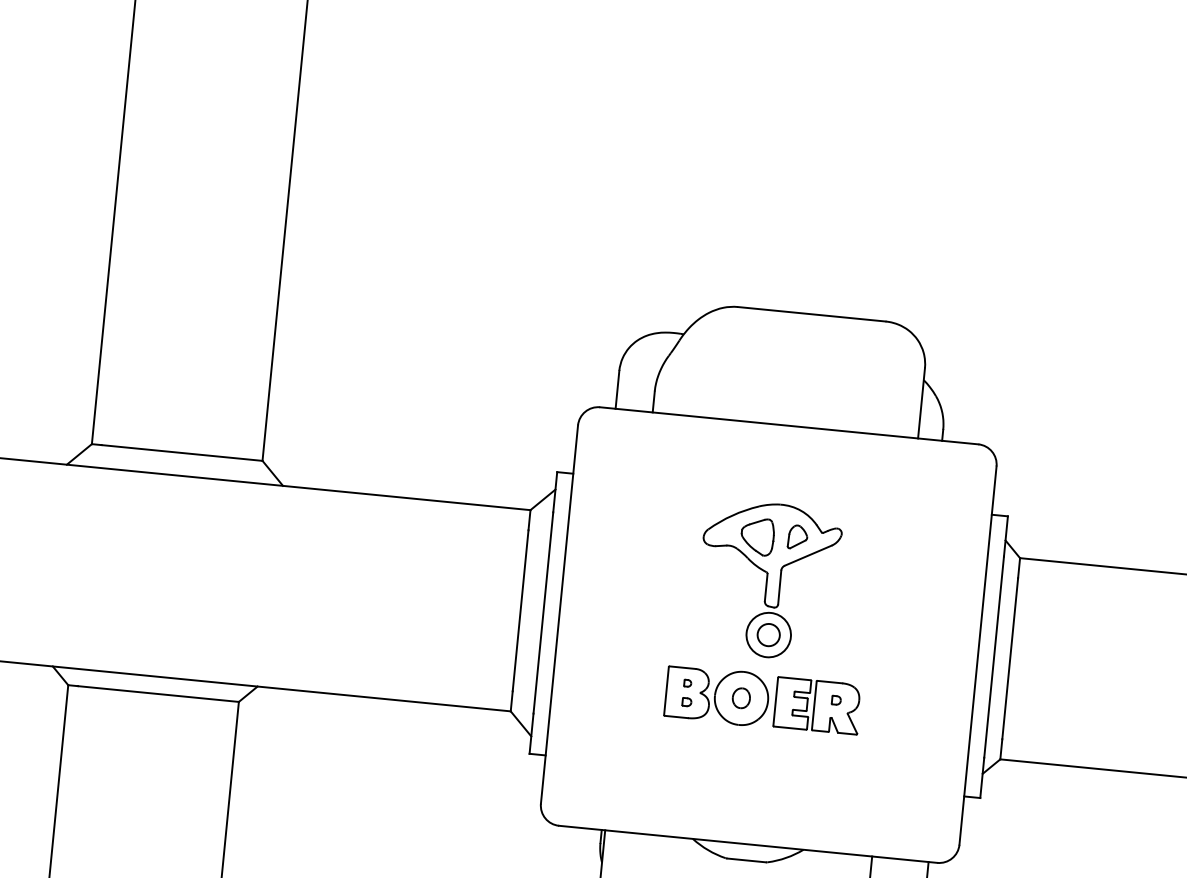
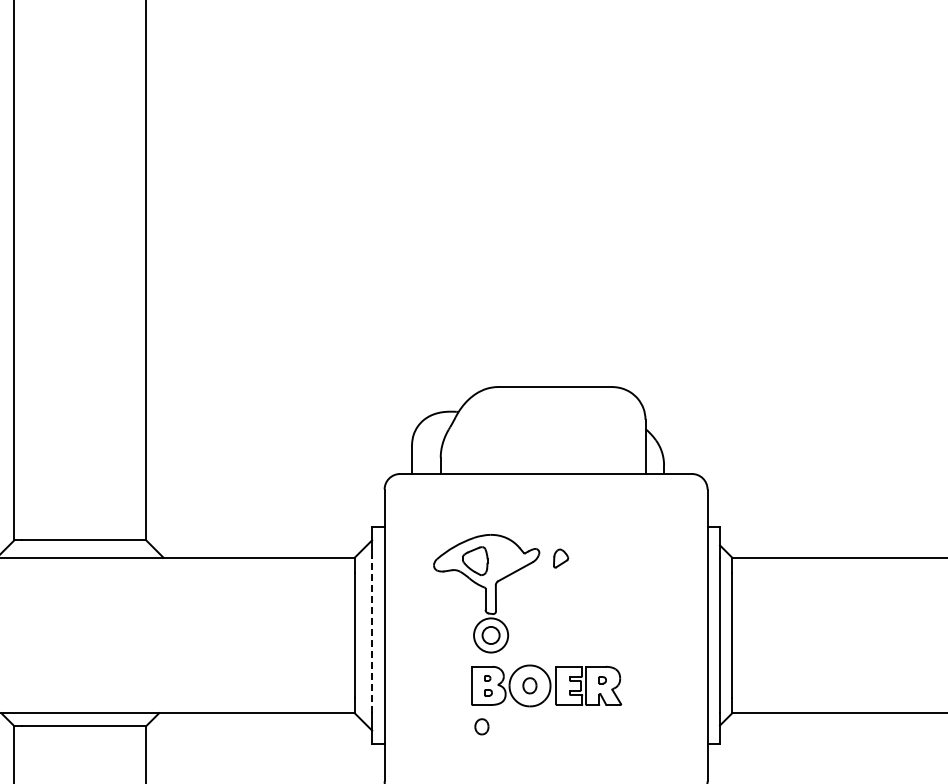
part: (768, 580) -> (486, 593), moved
line: (543, 613) -> (372, 635), solid -> dashed
part: (673, 744) -> (481, 726), added

